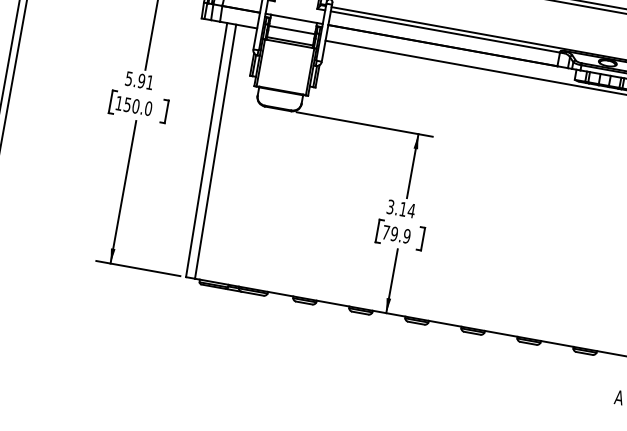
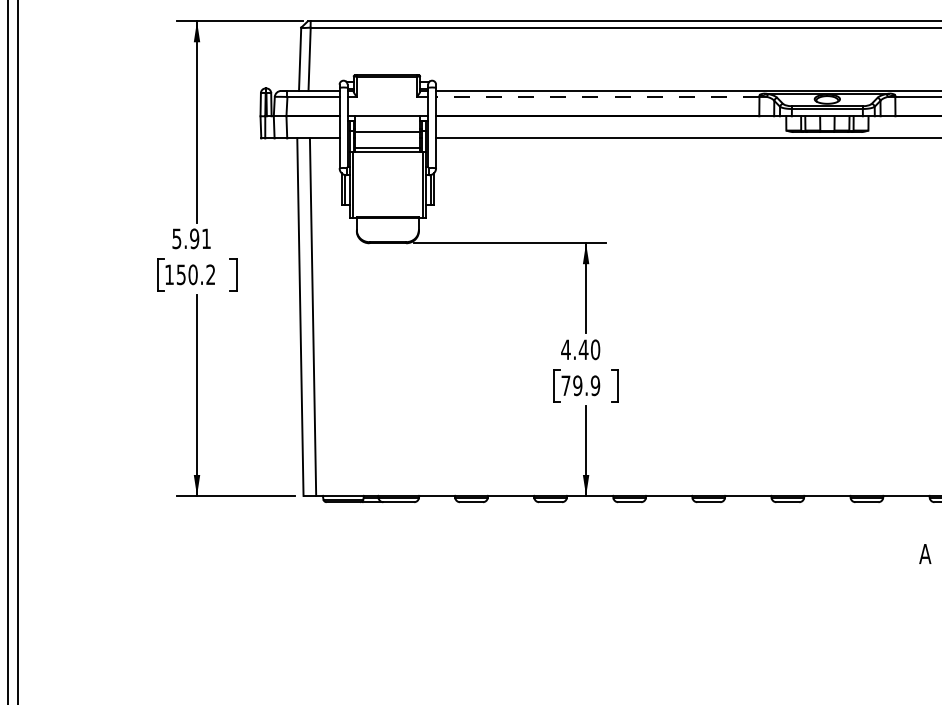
line: (445, 31) -> (597, 96), solid -> dashed
text: (148, 108) -> (210, 274), 150.0 -> 150.2
text: (400, 208) -> (580, 349), 3.14 -> 4.40

